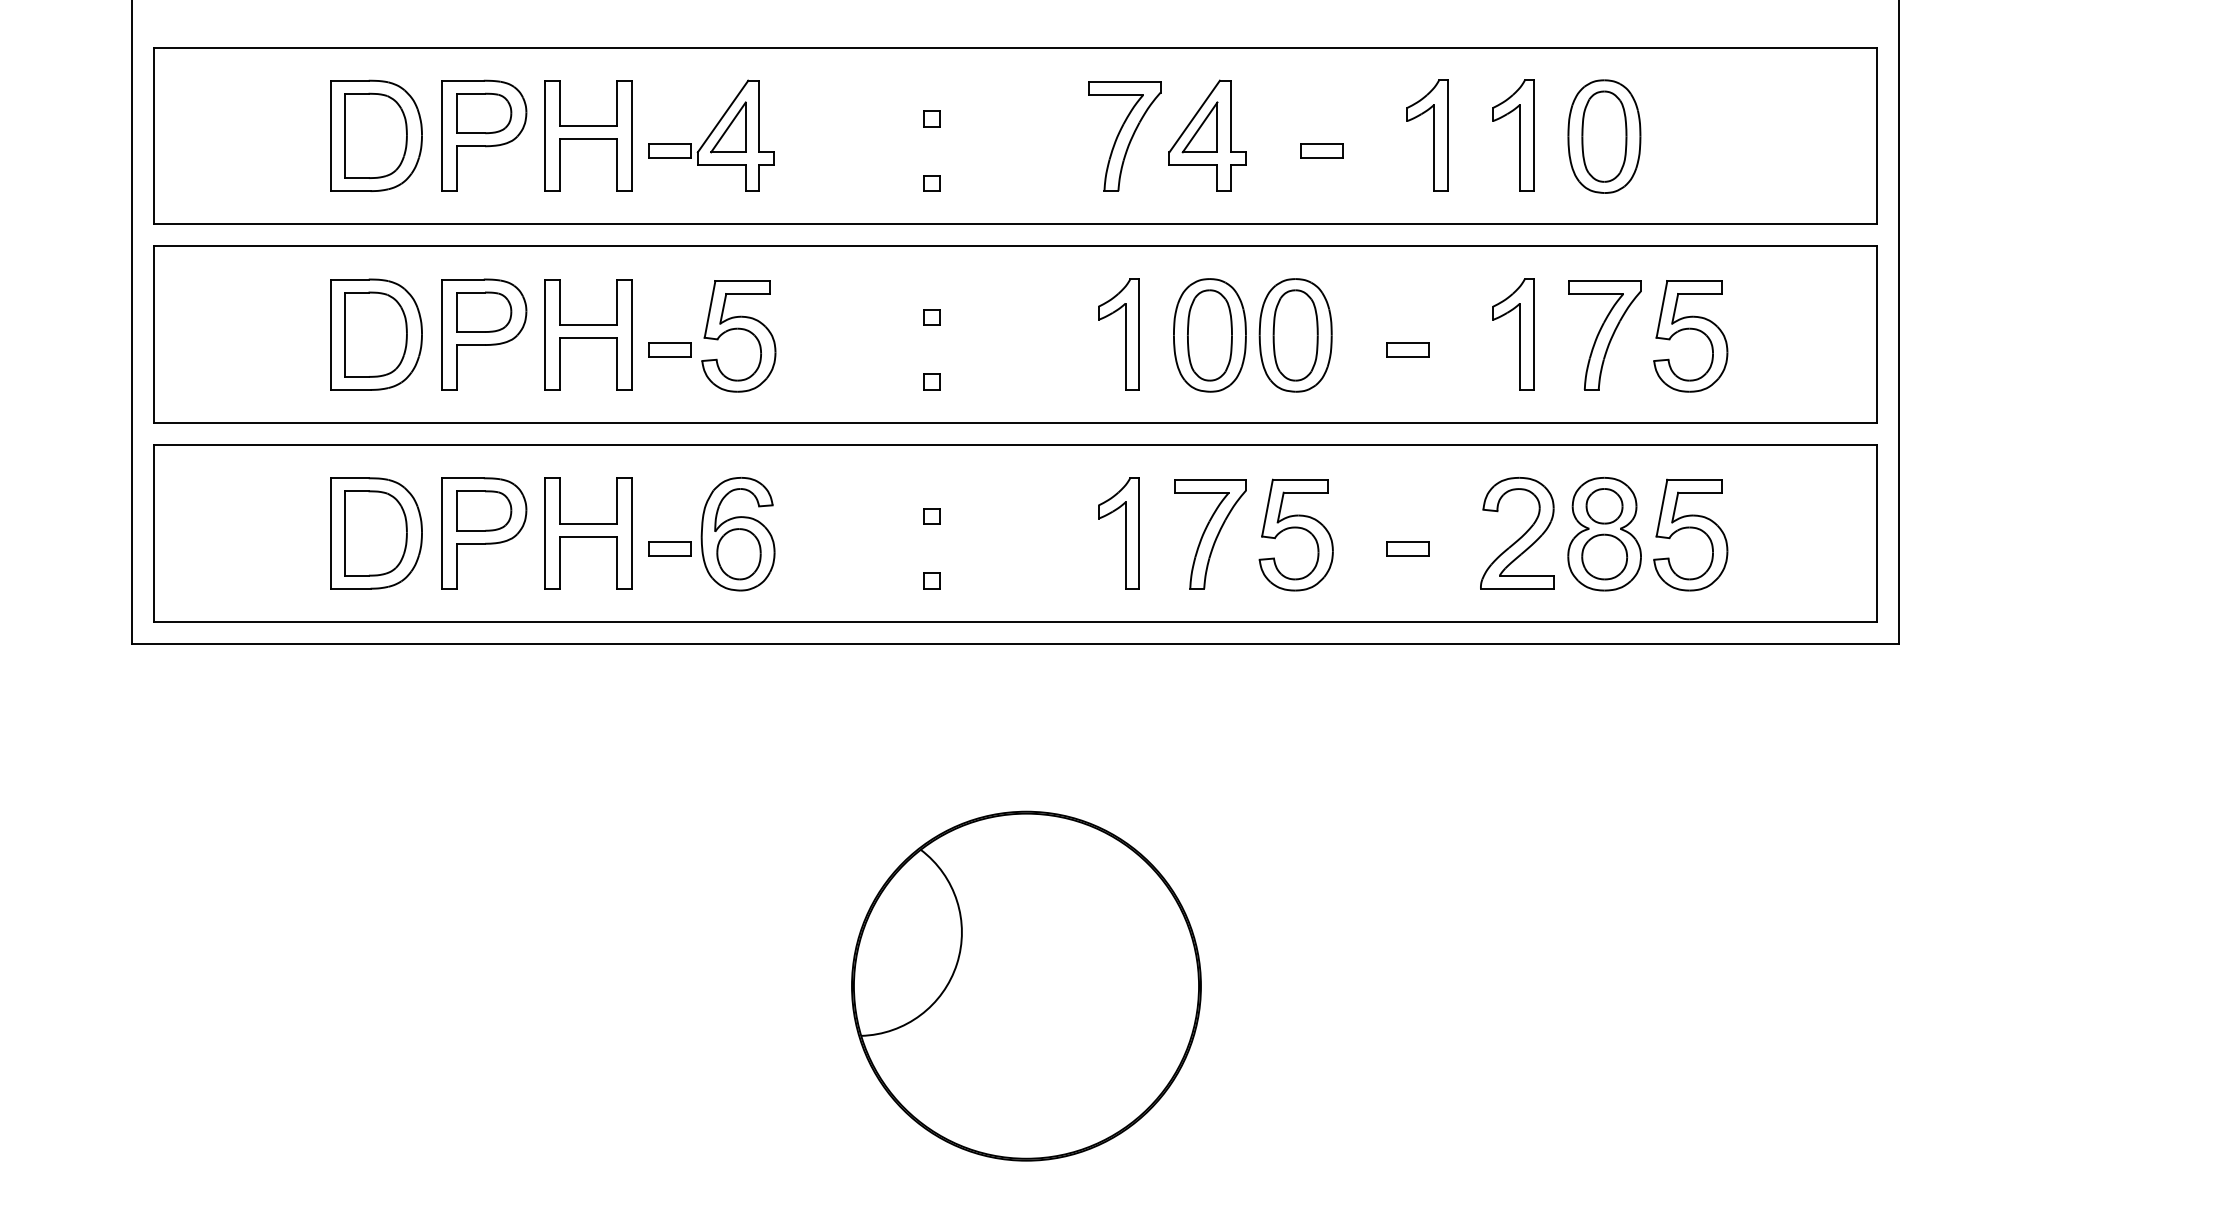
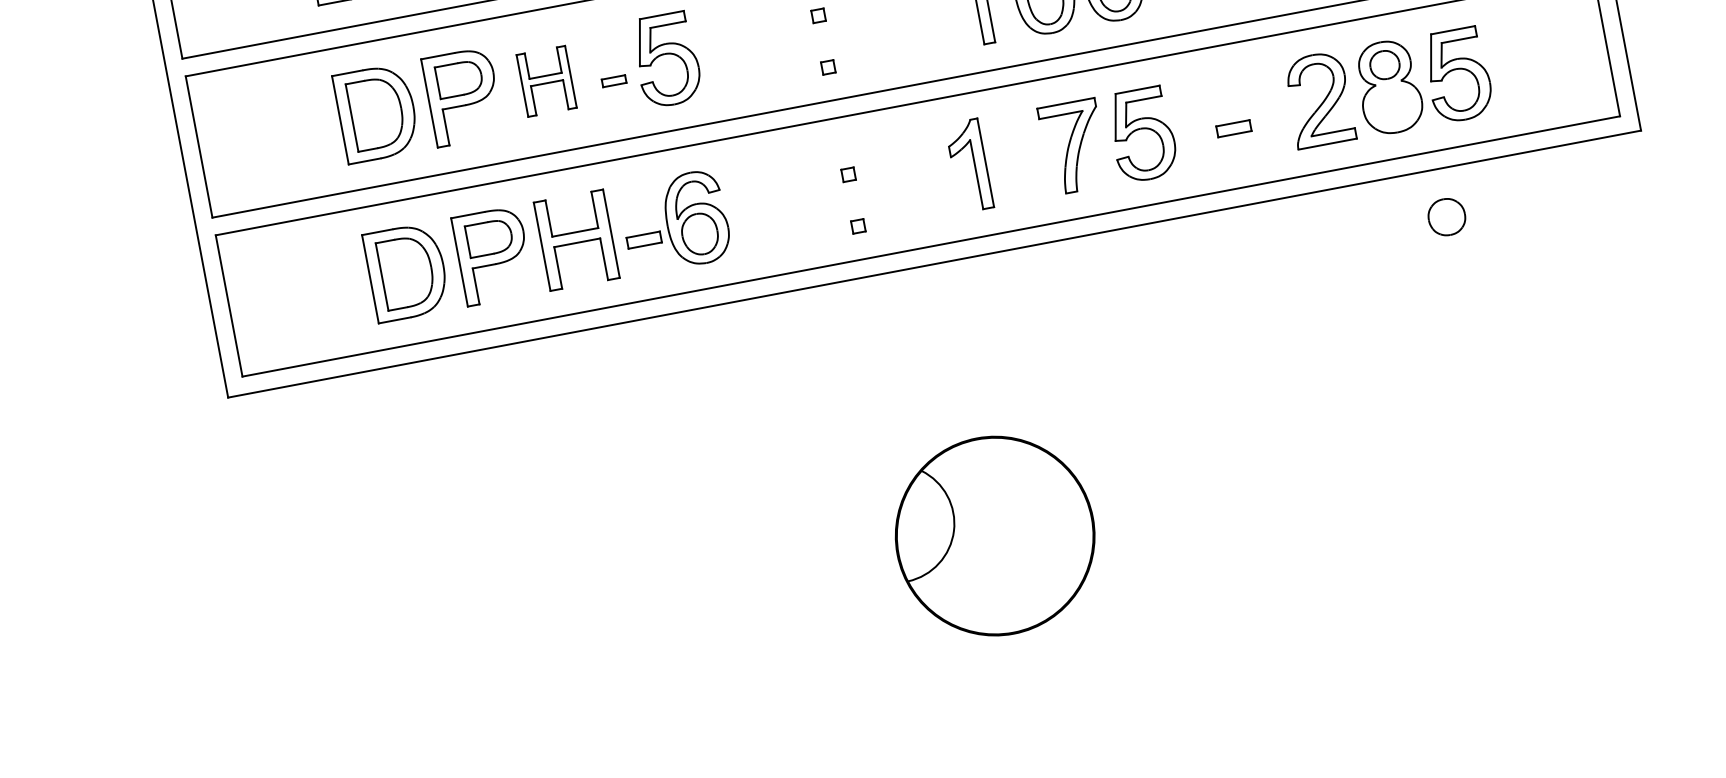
part: (588, 334) -> (546, 81), size x0.7
part: (669, 349) -> (613, 80), size x0.7
part: (1125, 533) -> (974, 165), moved
part: (1604, 556) -> (1446, 216), moved
part: (1026, 985) -> (995, 535), size x0.7

